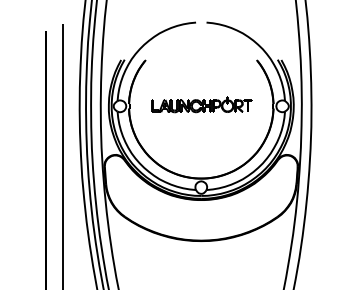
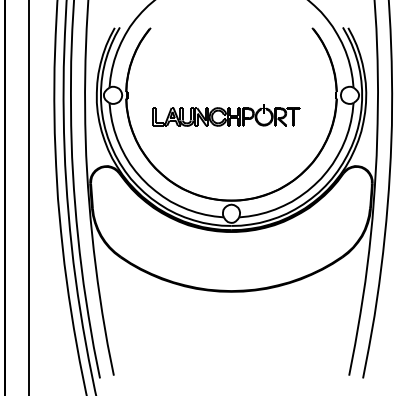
part: (201, 104) -> (225, 114), moved

